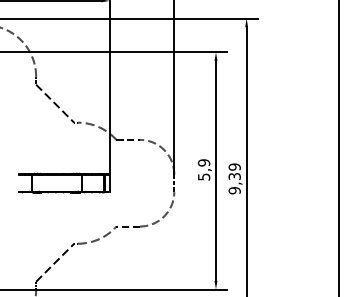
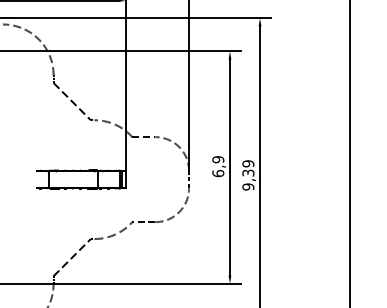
text: (204, 176) -> (218, 173), 5,9 -> 6,9

